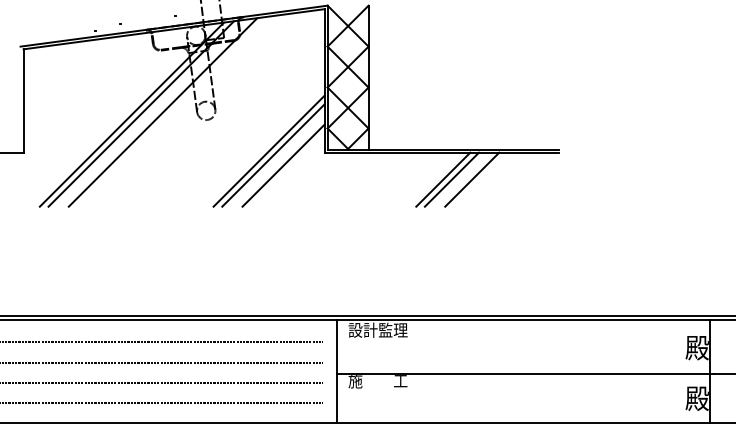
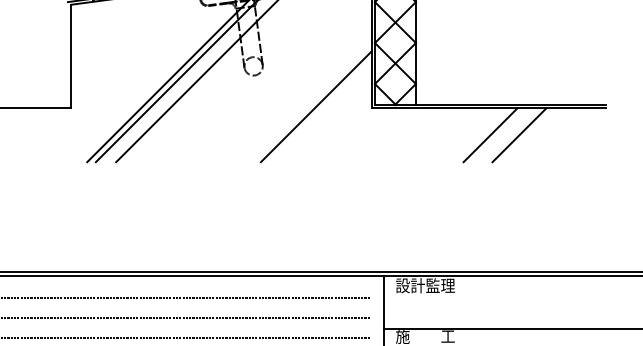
line: (273, 155) -> (320, 110), removed
line: (283, 165) -> (330, 120), removed
line: (451, 179) -> (498, 134), removed

